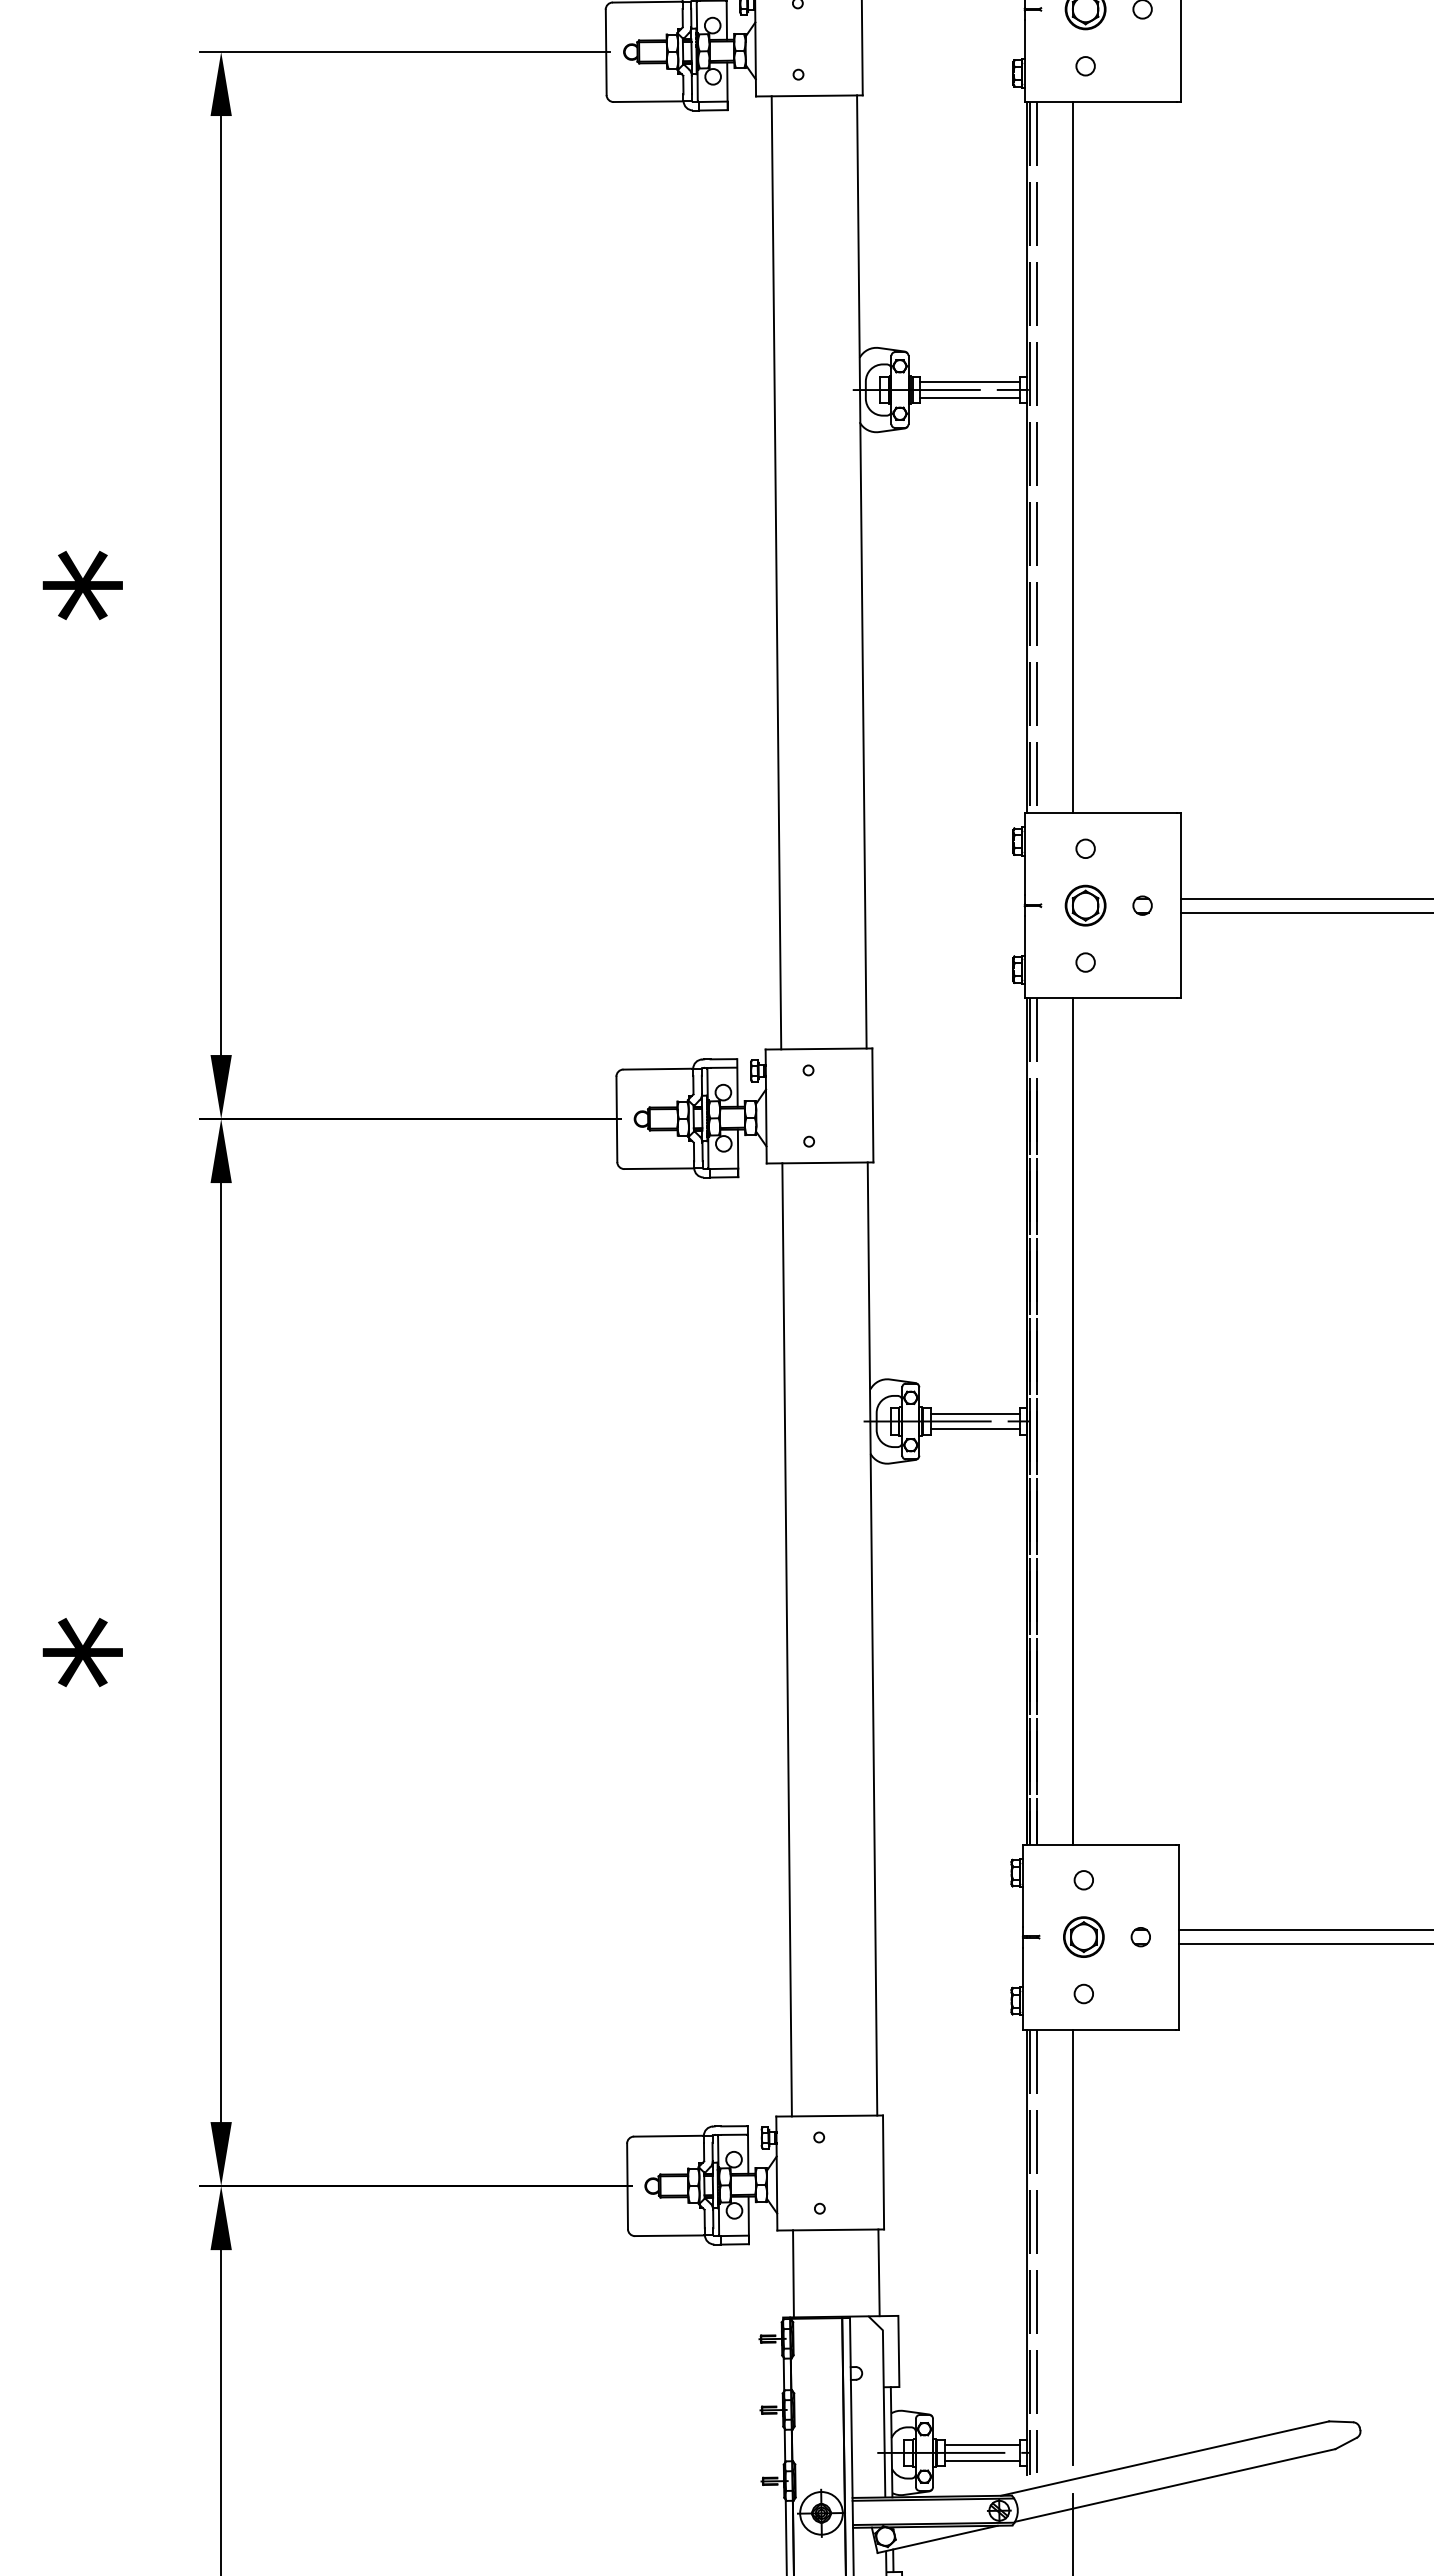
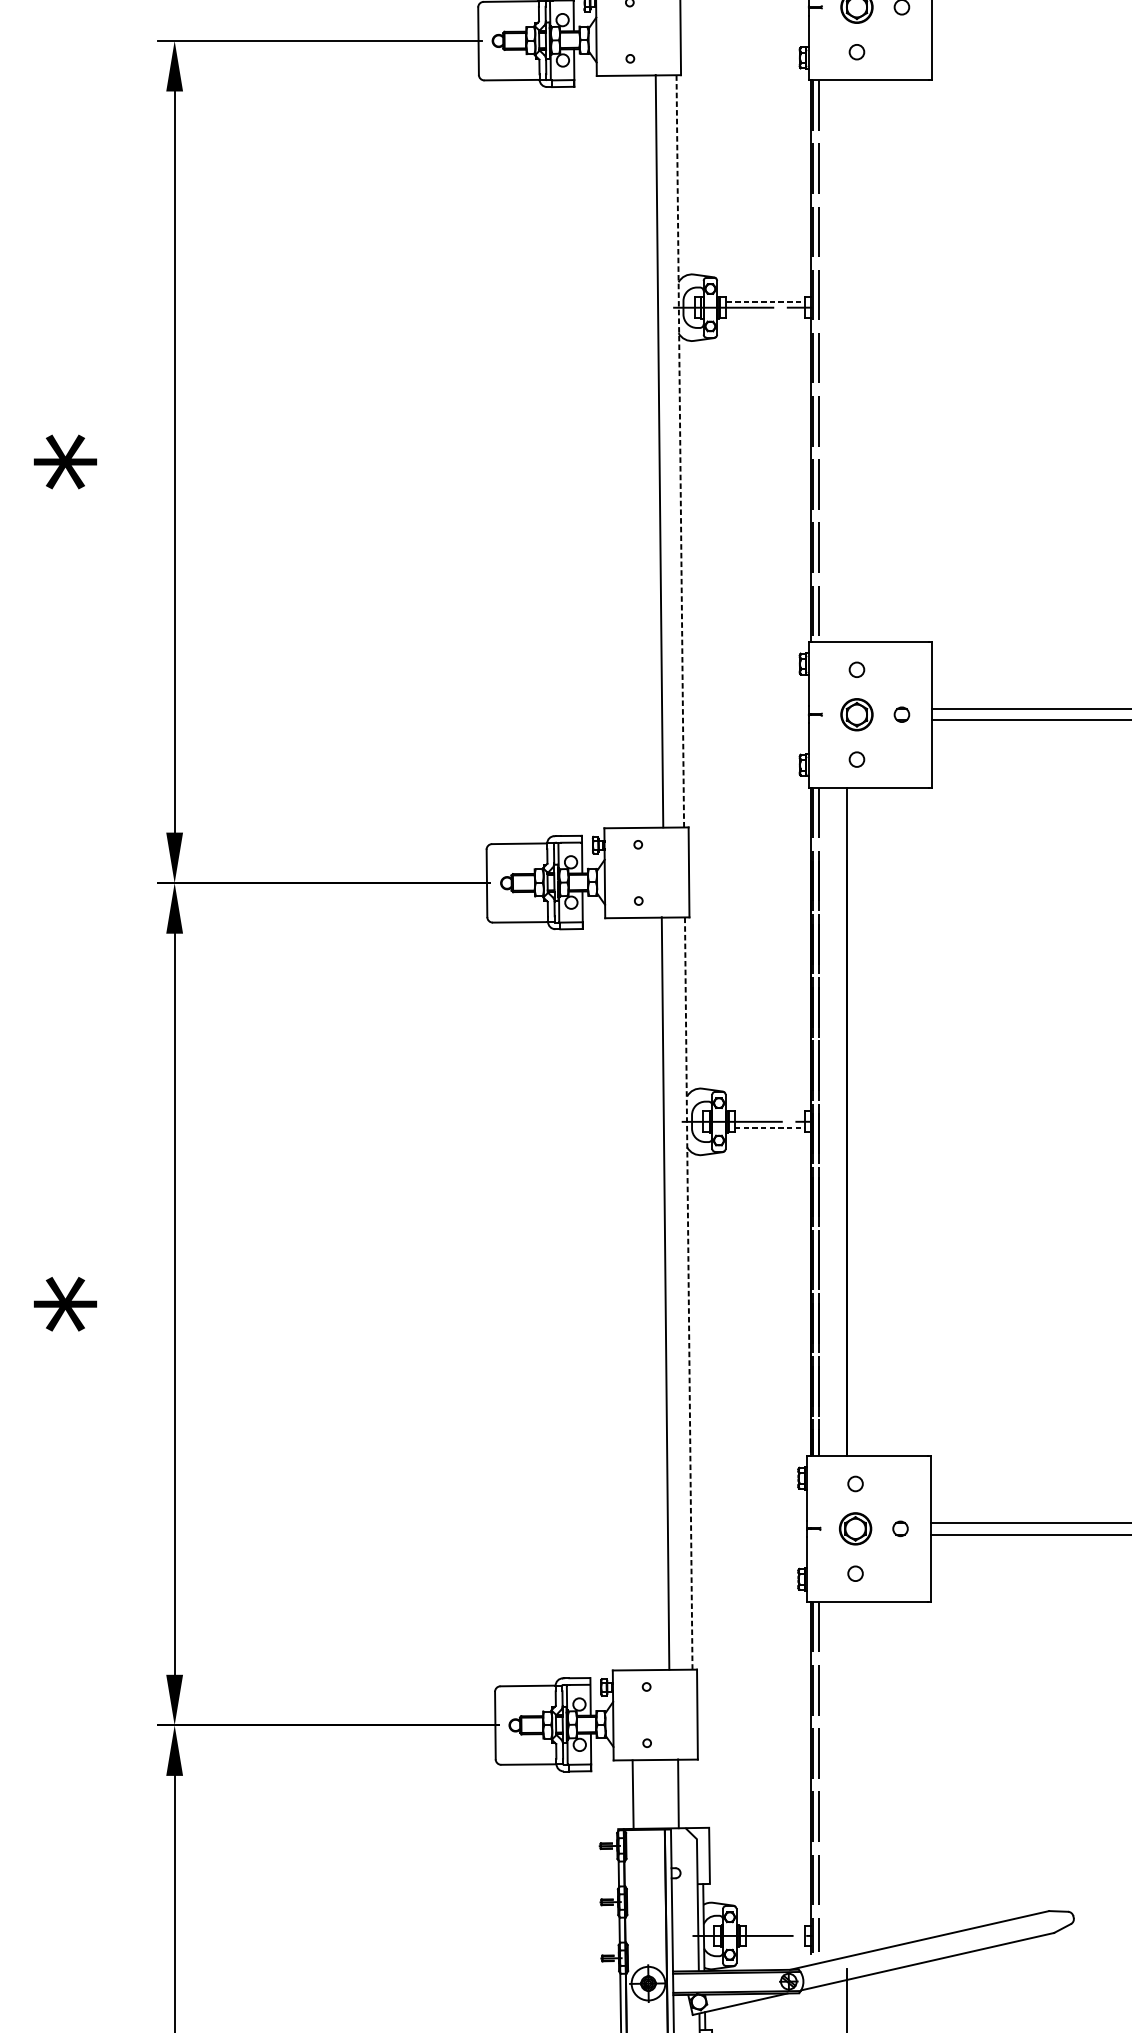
line: (969, 382) -> (765, 301), solid -> dashed
line: (969, 397) -> (765, 313), removed
line: (1072, 457) -> (846, 360), removed
line: (861, 571) -> (680, 450), solid -> dashed
line: (776, 572) -> (659, 450), moved
line: (974, 1413) -> (769, 1115), removed
line: (975, 1429) -> (770, 1128), solid -> dashed
line: (786, 1639) -> (665, 1293), moved
line: (872, 1639) -> (688, 1293), solid -> dashed
line: (1072, 2247) -> (846, 1773), removed
line: (878, 2272) -> (632, 1794), moved
line: (793, 2273) -> (678, 1793), moved
line: (981, 2445) -> (774, 1930), removed
line: (981, 2460) -> (774, 1941), removed

